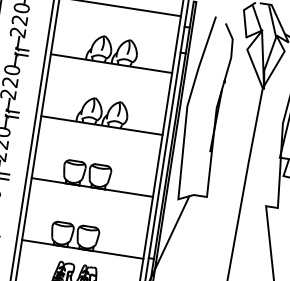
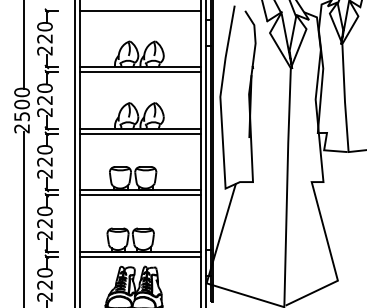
line: (110, 69) -> (140, 72), added
line: (101, 130) -> (140, 133), added
line: (91, 192) -> (140, 195), added
line: (82, 254) -> (140, 256), added

